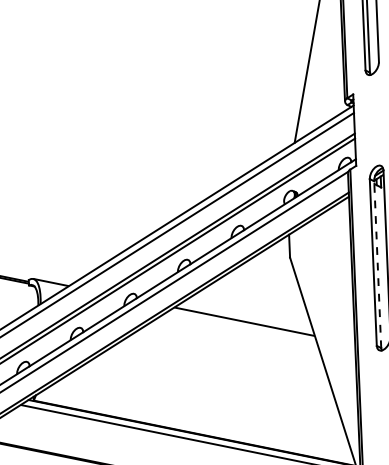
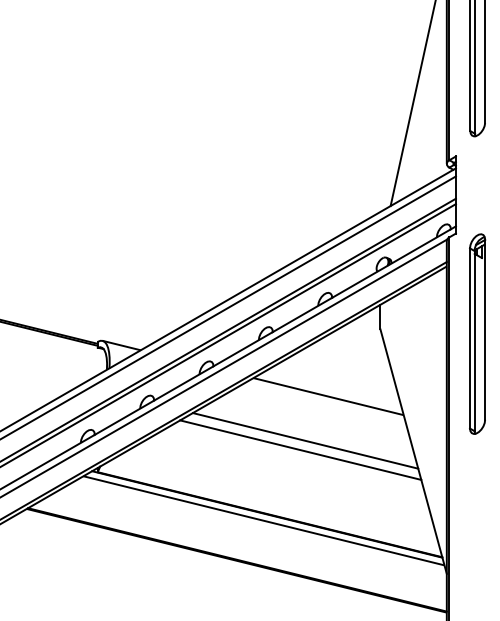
line: (377, 264) -> (474, 340), dashed -> solid
line: (224, 363) -> (305, 440), added
line: (220, 371) -> (300, 449), added

